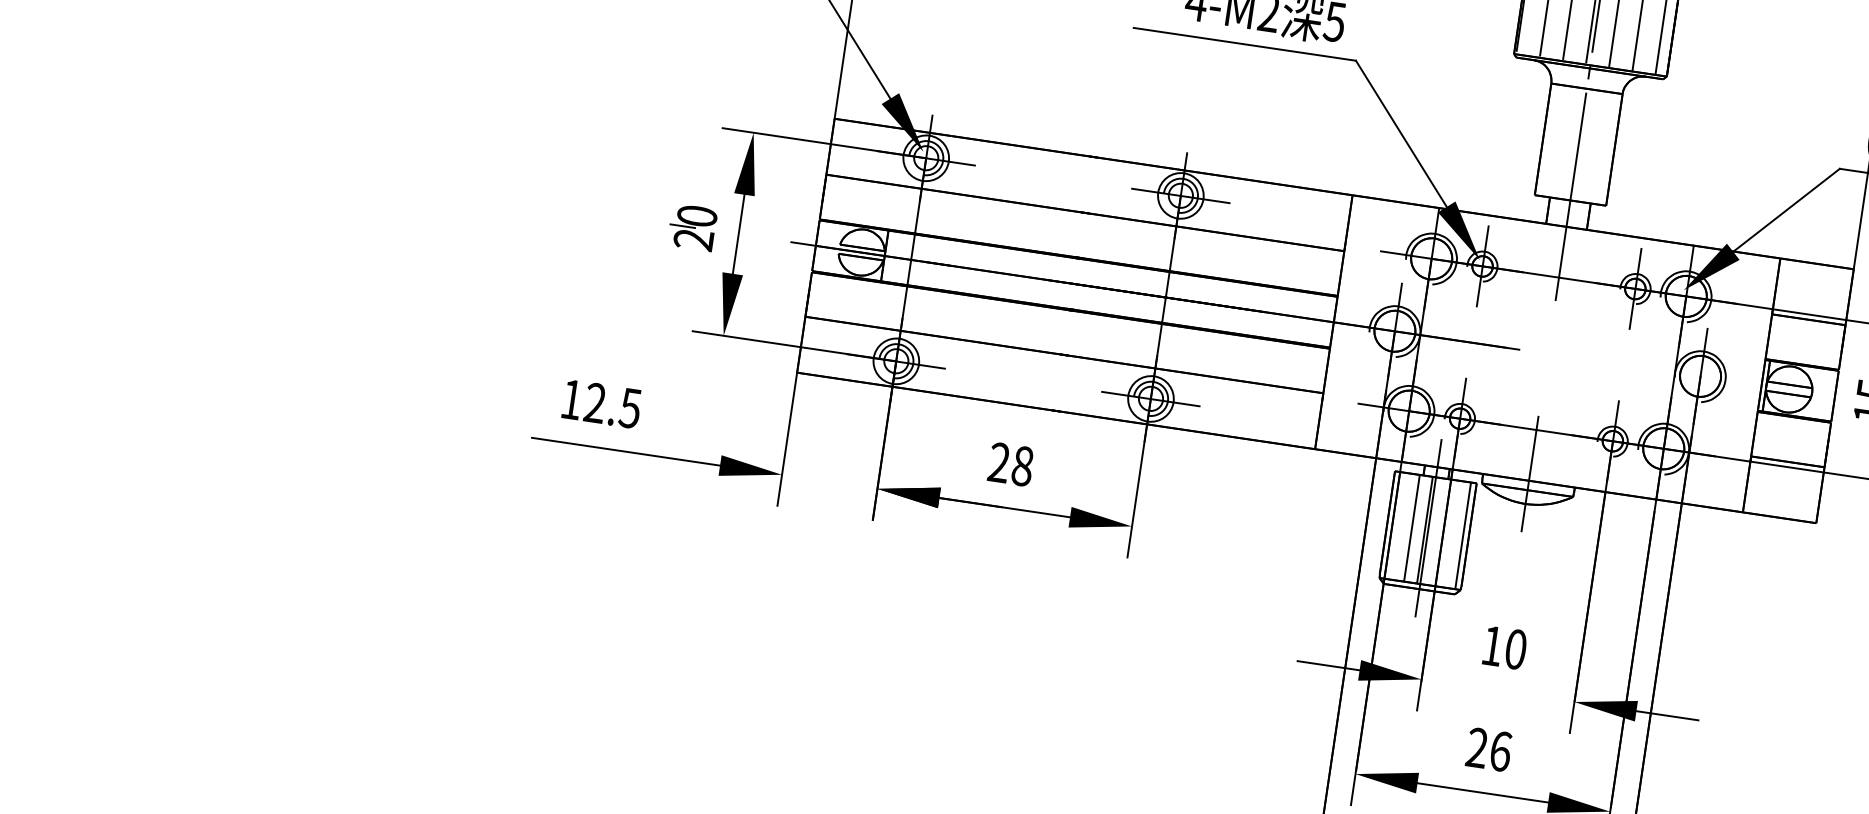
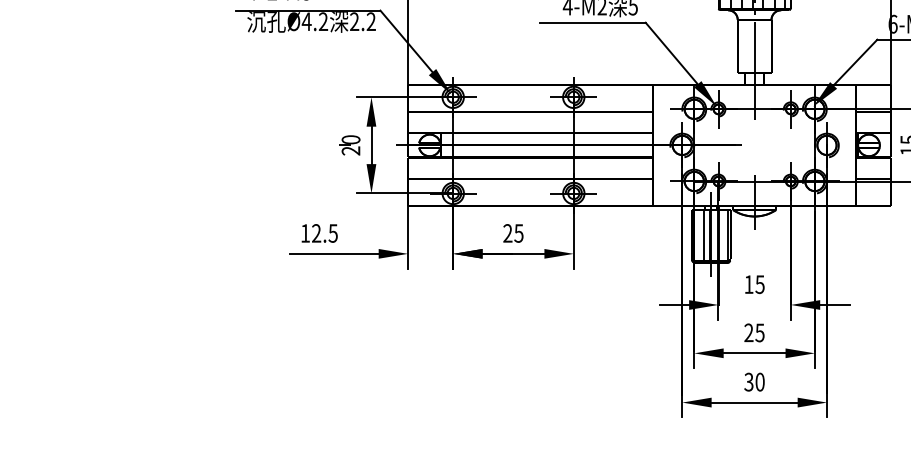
text: (1021, 466) -> (518, 233), 28 -> 25
text: (1514, 649) -> (759, 284), 10 -> 15
text: (1499, 750) -> (759, 332), 26 -> 25

